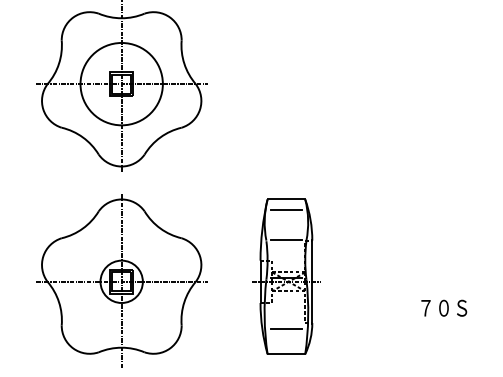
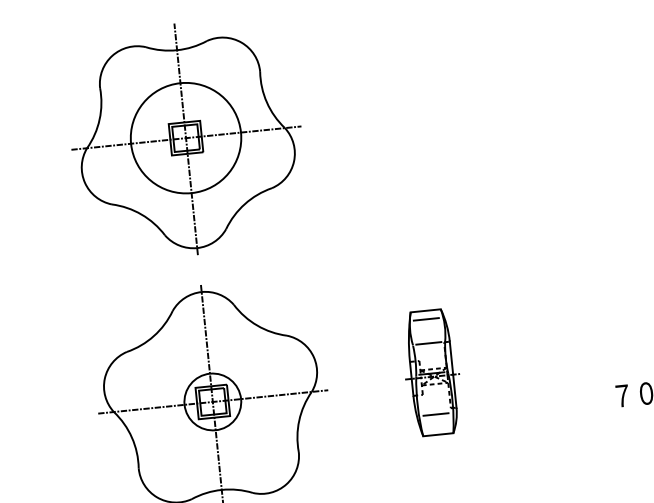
part: (286, 276) -> (432, 372), size x0.6

